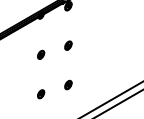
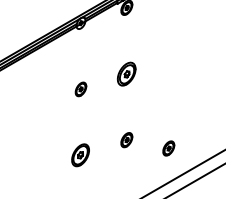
part: (68, 45) -> (127, 73), size x1.6
part: (93, 89) -> (168, 147), added
part: (41, 94) -> (81, 155), size x1.6

